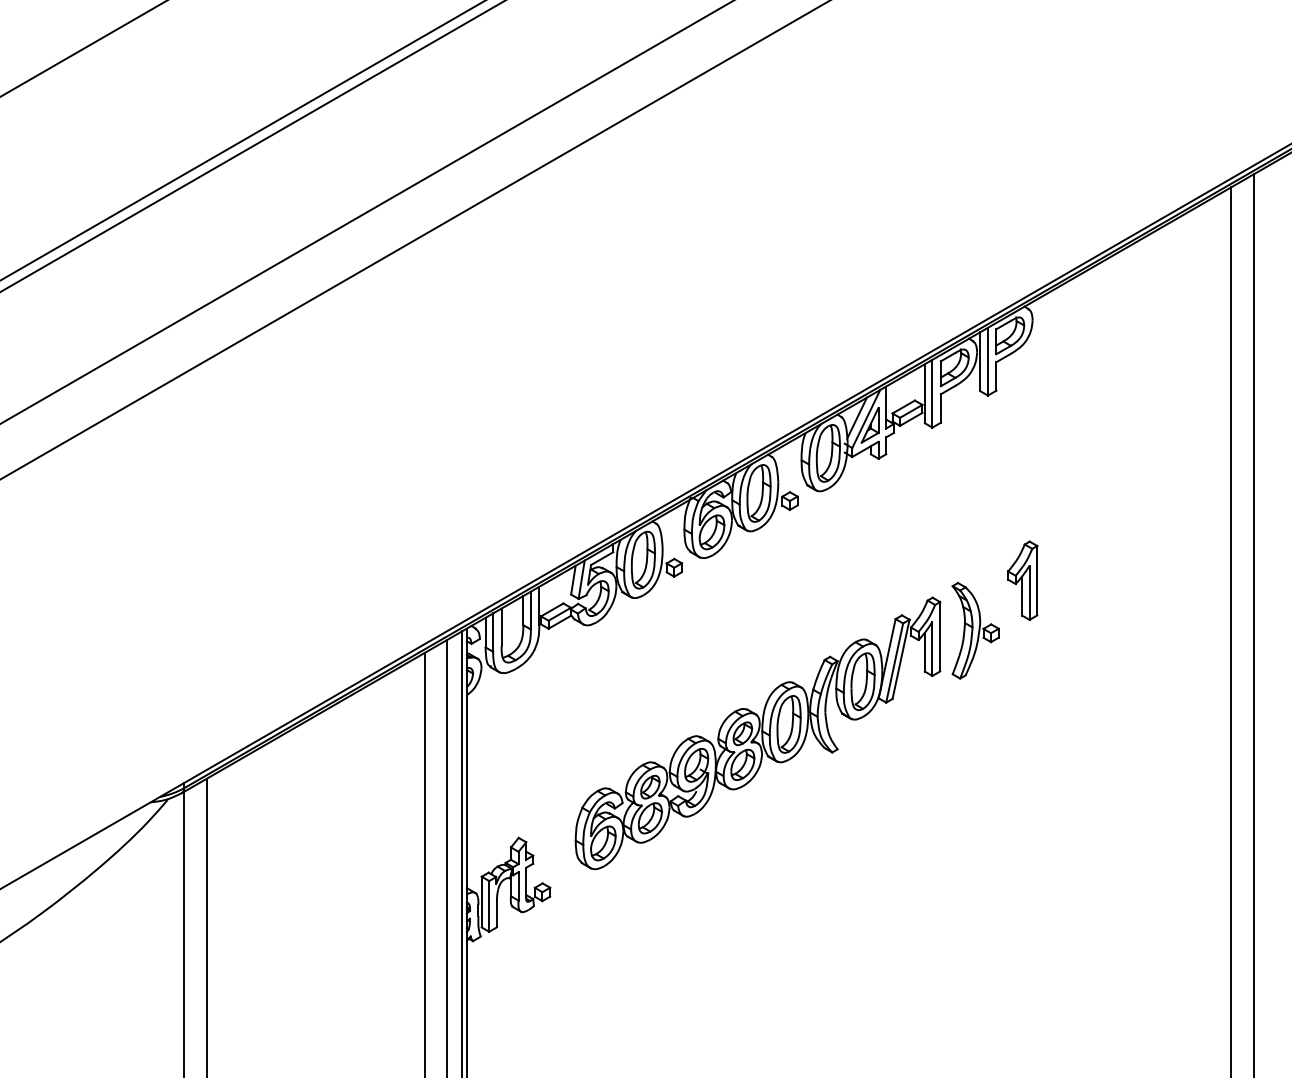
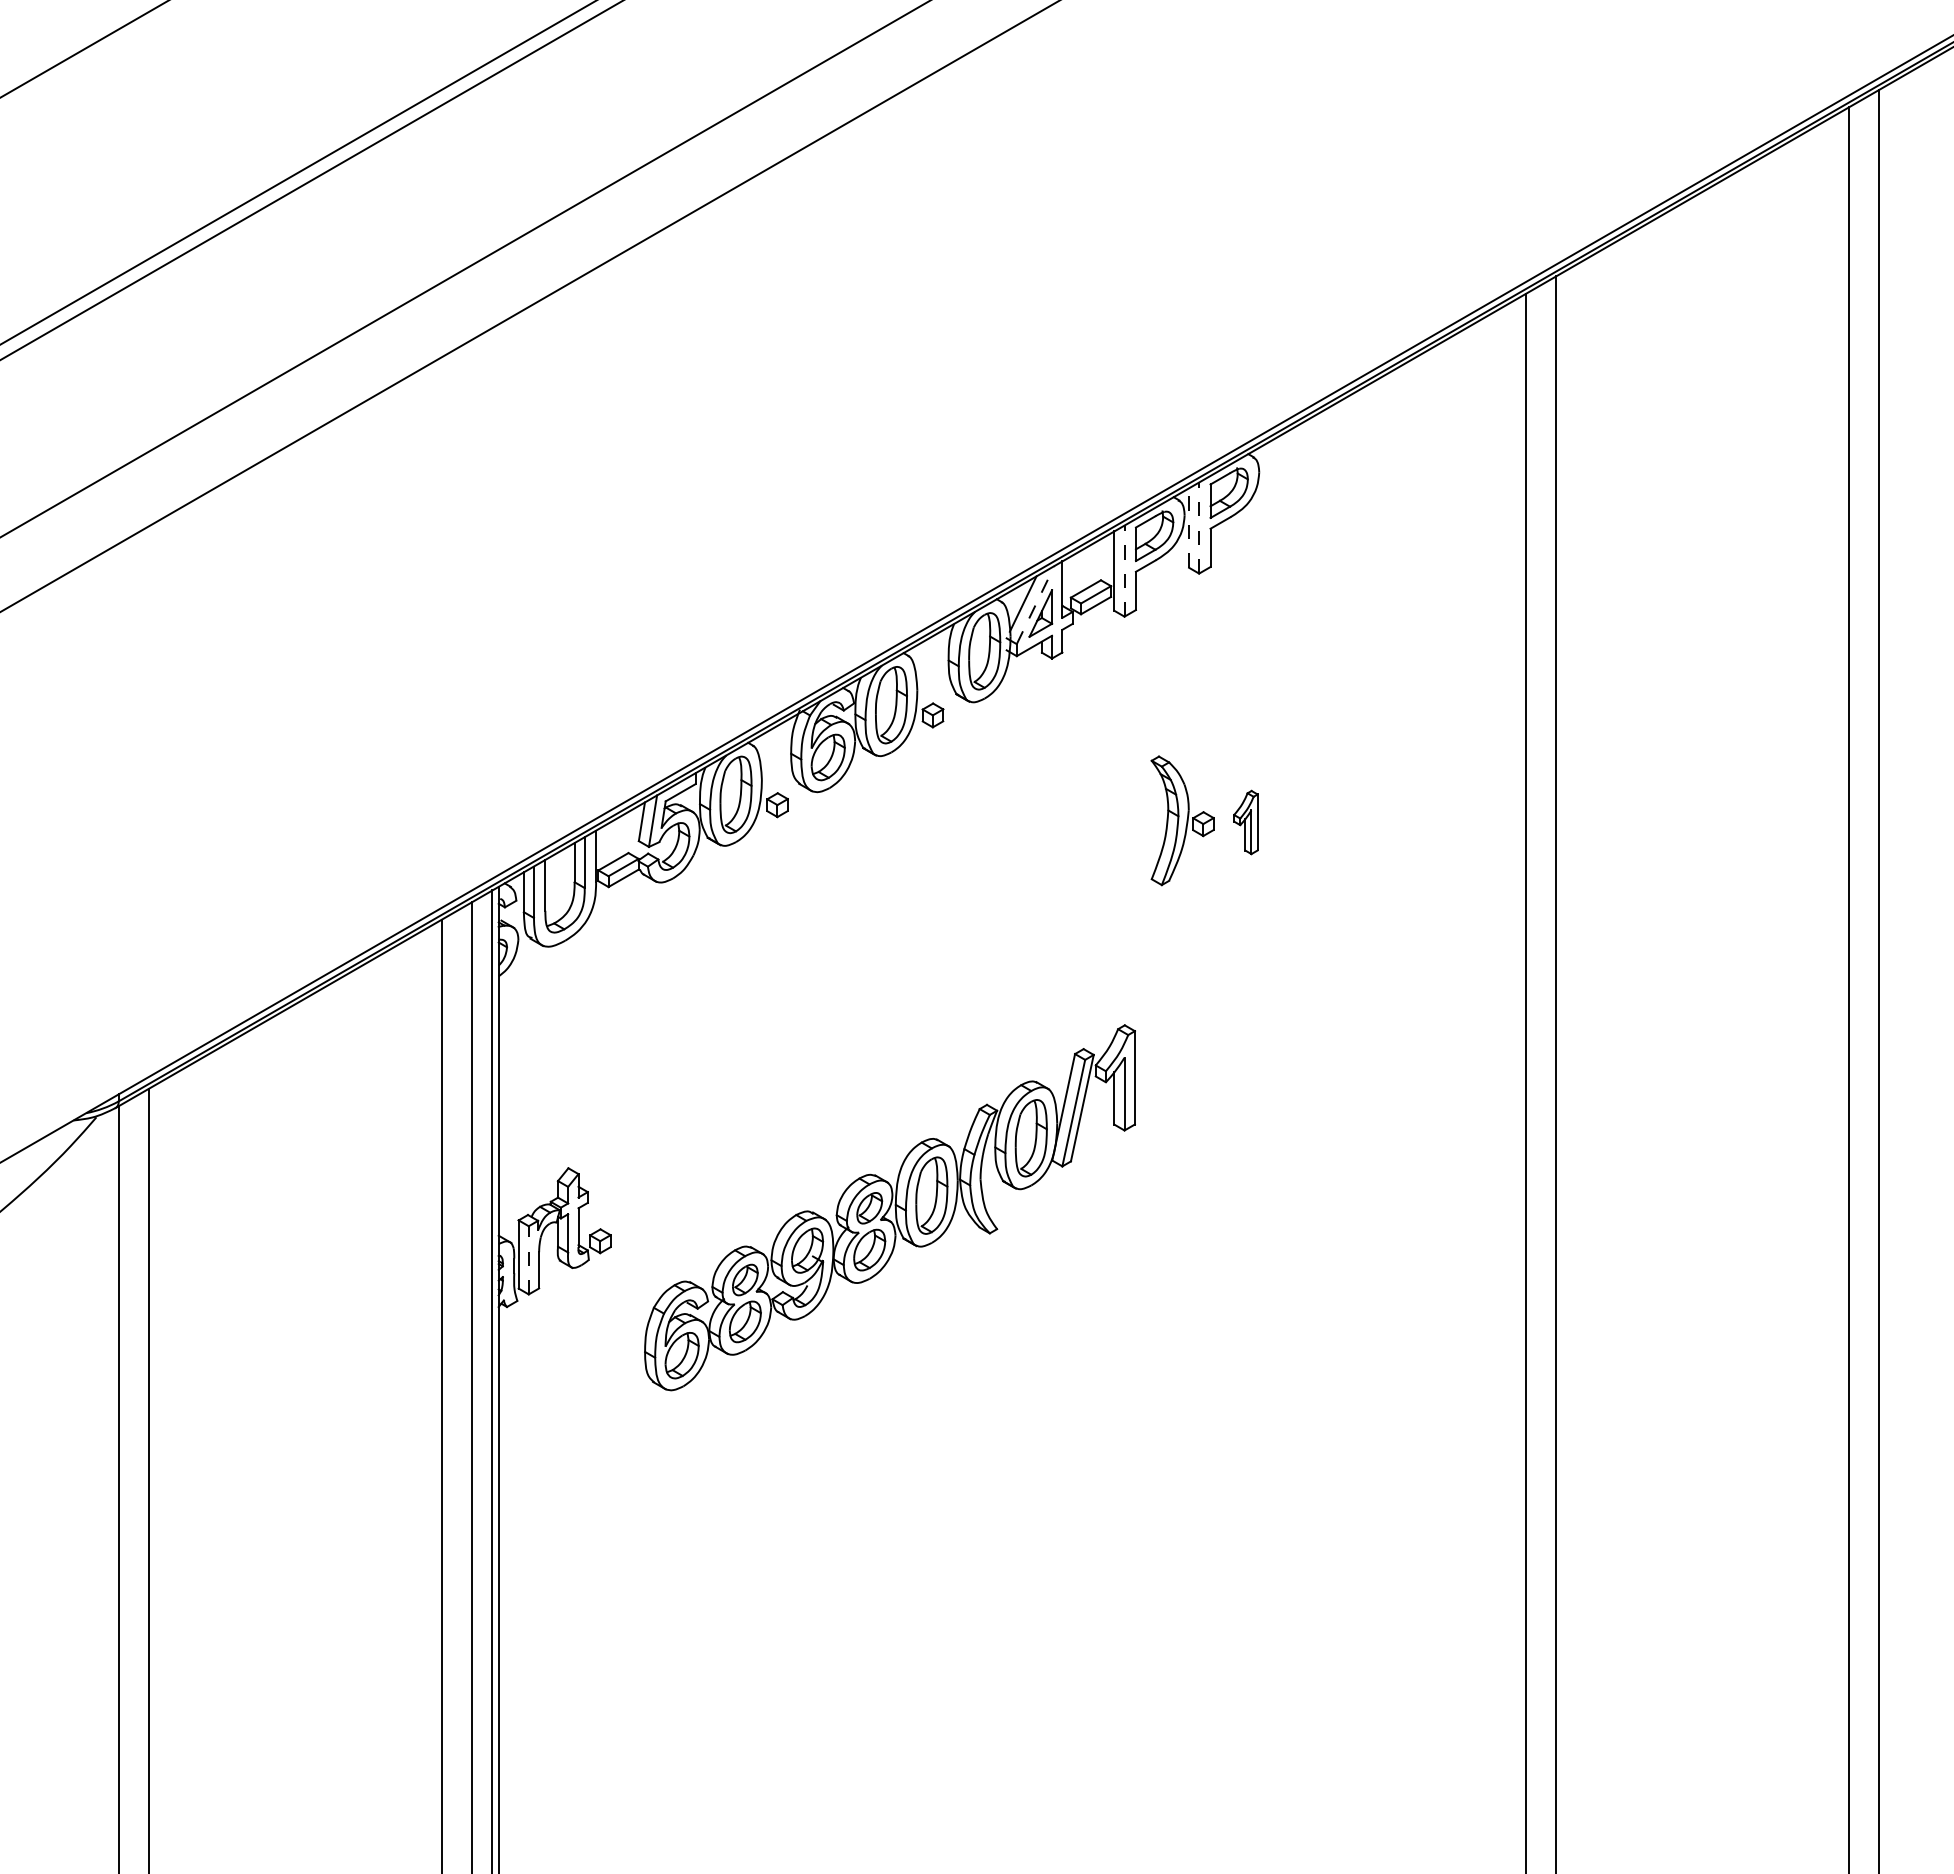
line: (980, 362) -> (1189, 528), solid -> dashed
line: (988, 362) -> (1199, 528), solid -> dashed
line: (932, 394) -> (1124, 571), solid -> dashed
line: (866, 418) -> (1035, 604), solid -> dashed
part: (1022, 580) -> (1245, 822), size x0.6
part: (975, 630) -> (1182, 820), moved
part: (757, 733) -> (889, 1207), moved
line: (489, 905) -> (528, 1259), solid -> dashed

